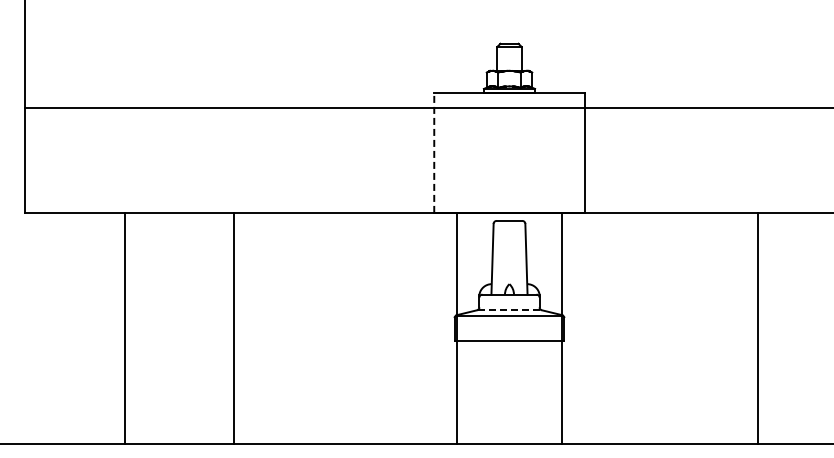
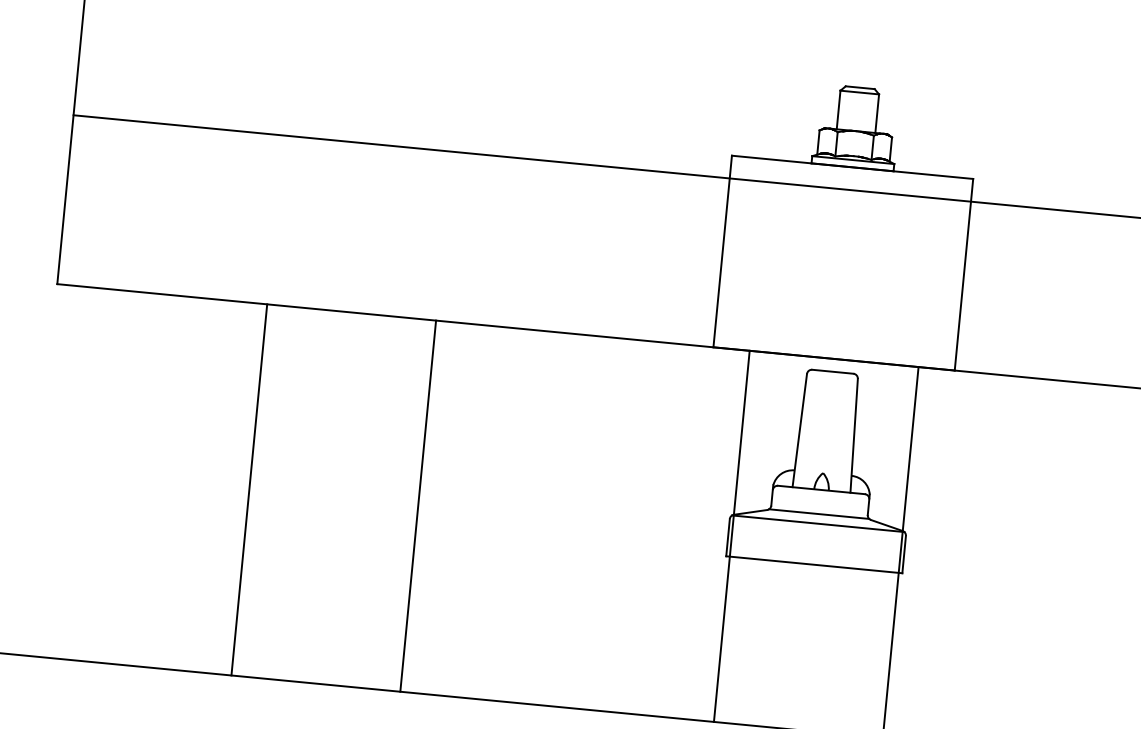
line: (434, 153) -> (723, 252), dashed -> solid
line: (509, 309) -> (819, 513), dashed -> solid
line: (124, 328) -> (248, 489), moved
line: (234, 328) -> (418, 505), moved

